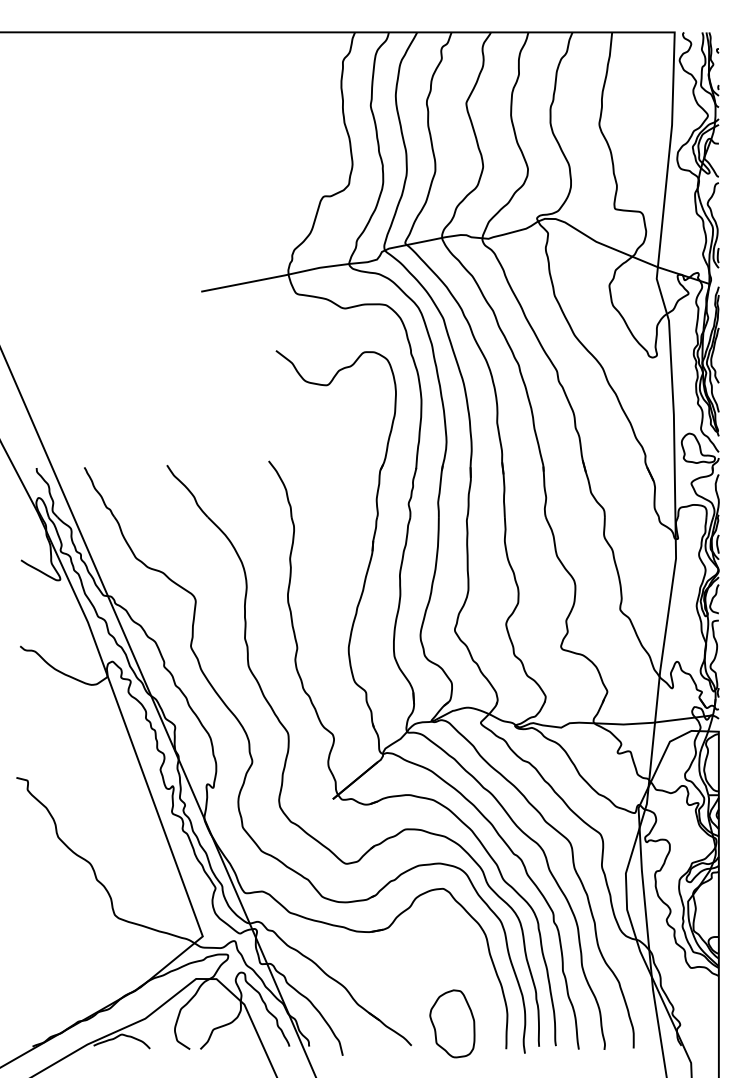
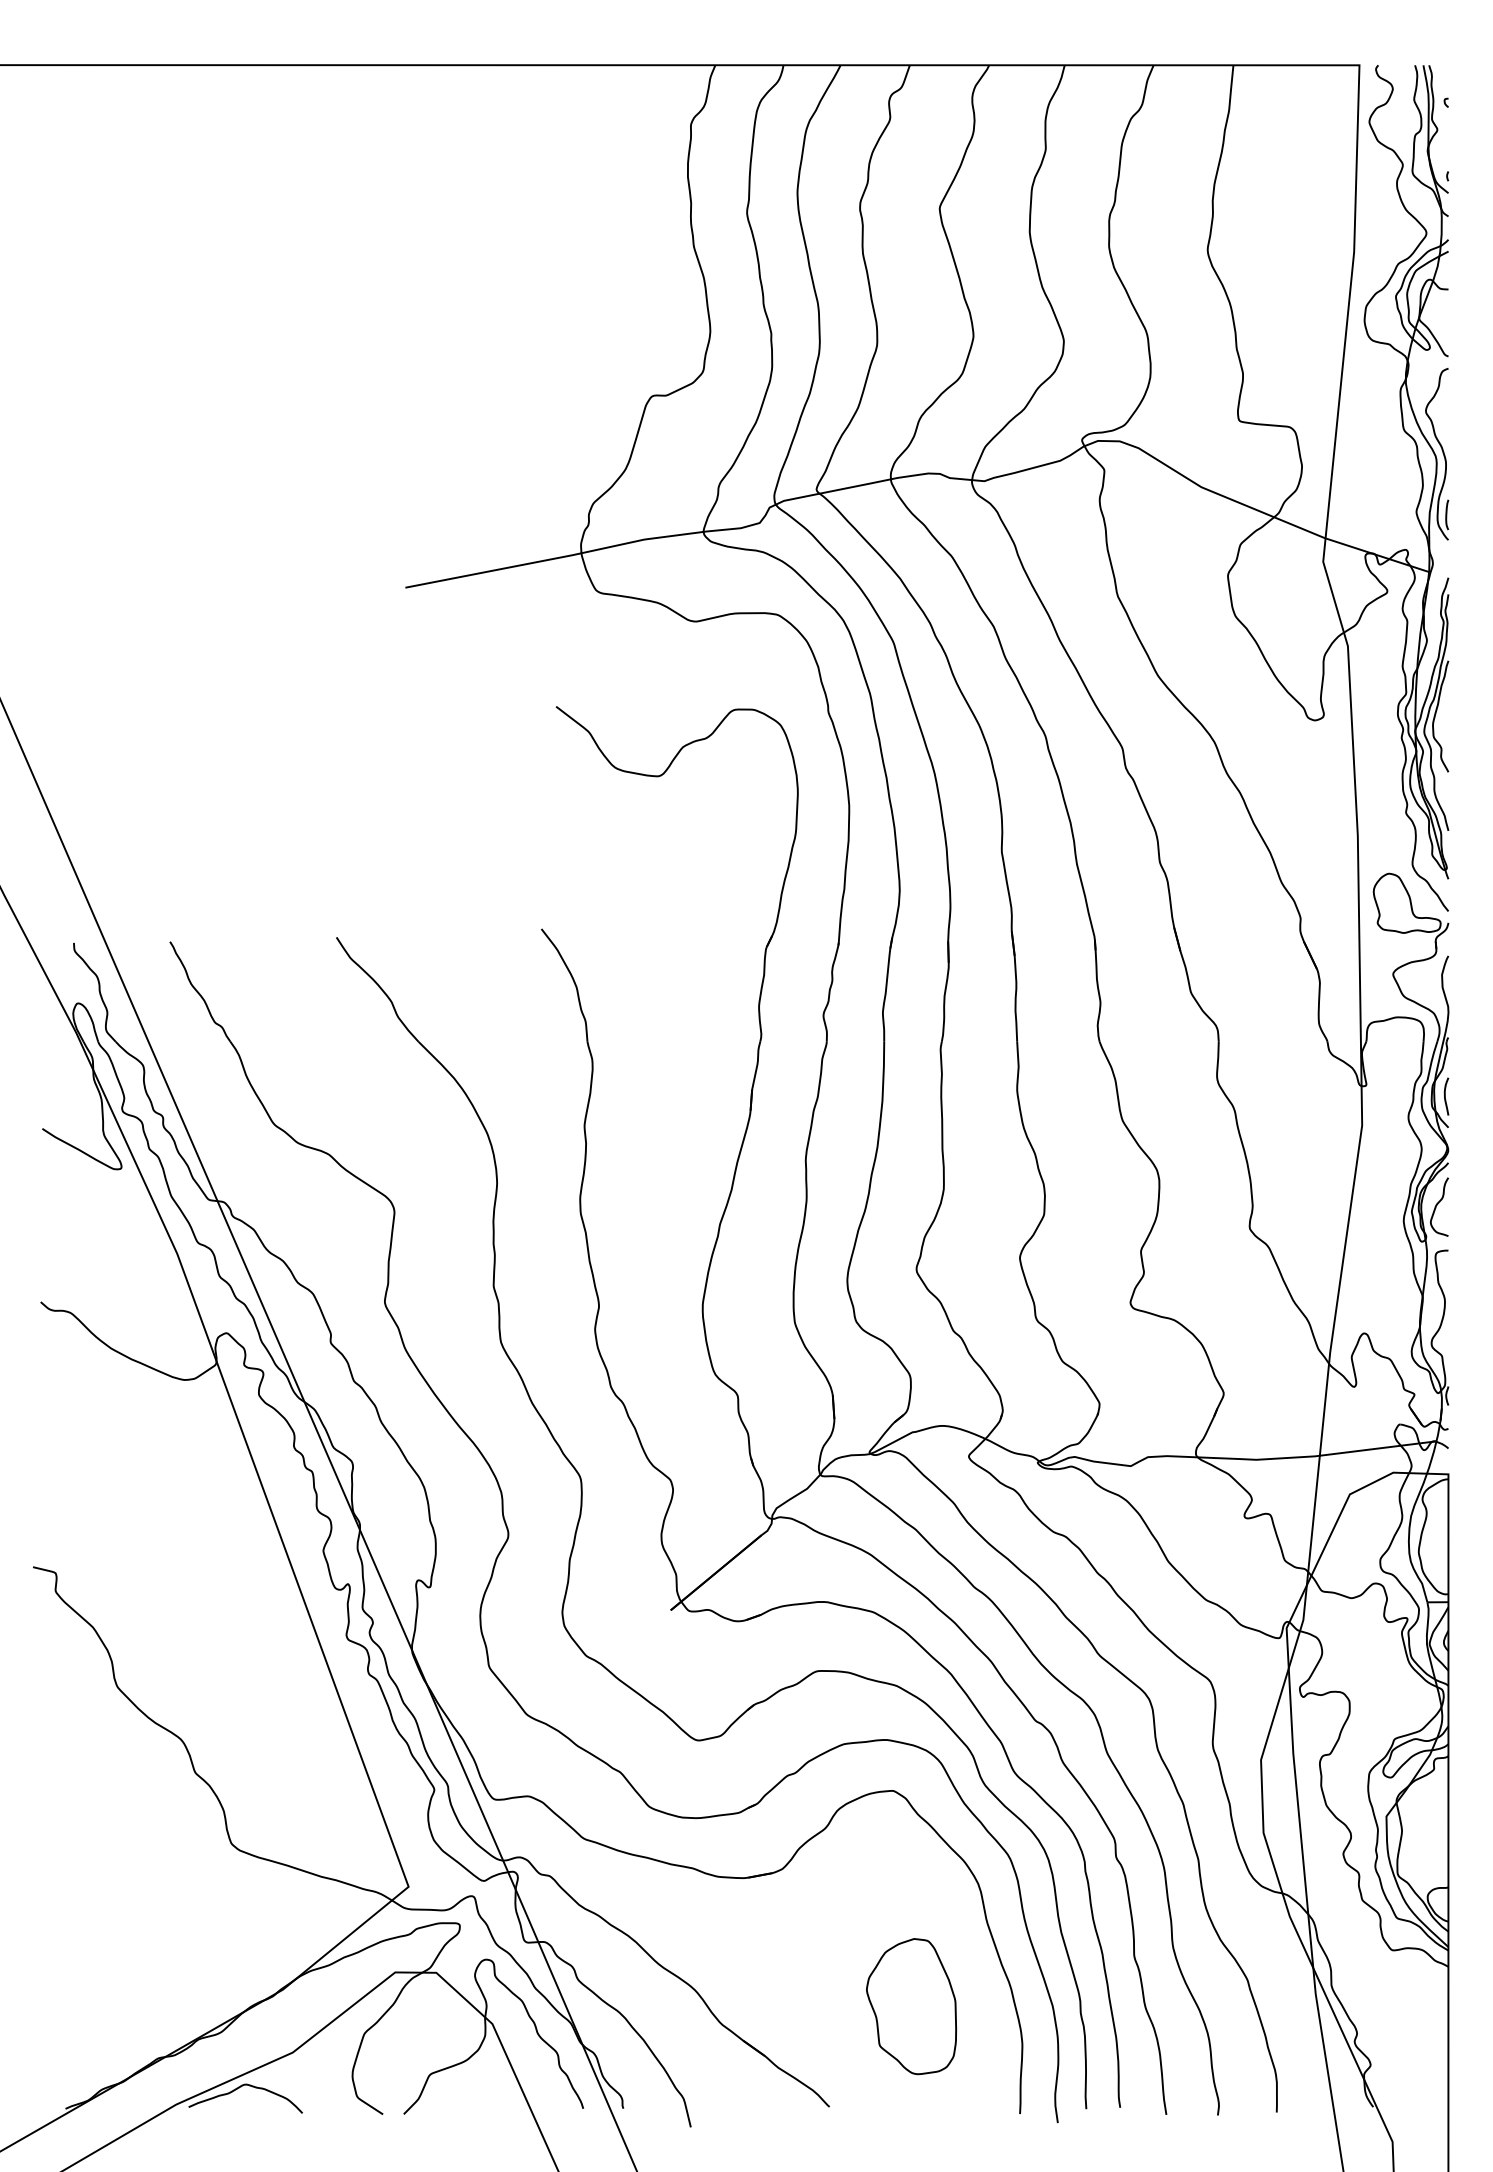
part: (452, 1023) -> (911, 2005), moved

